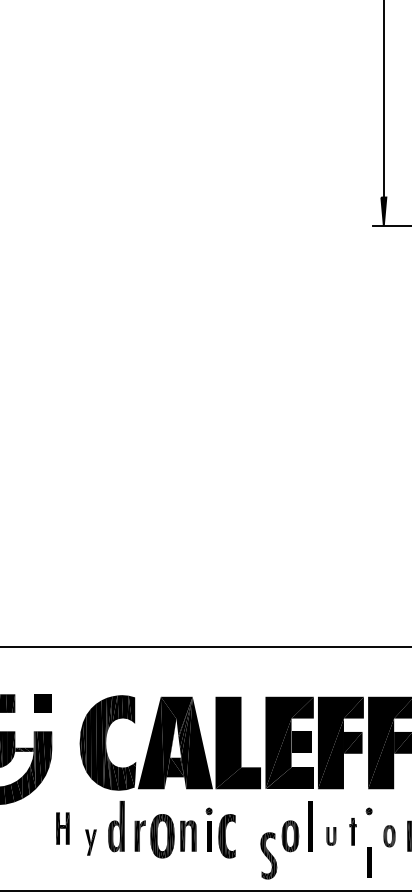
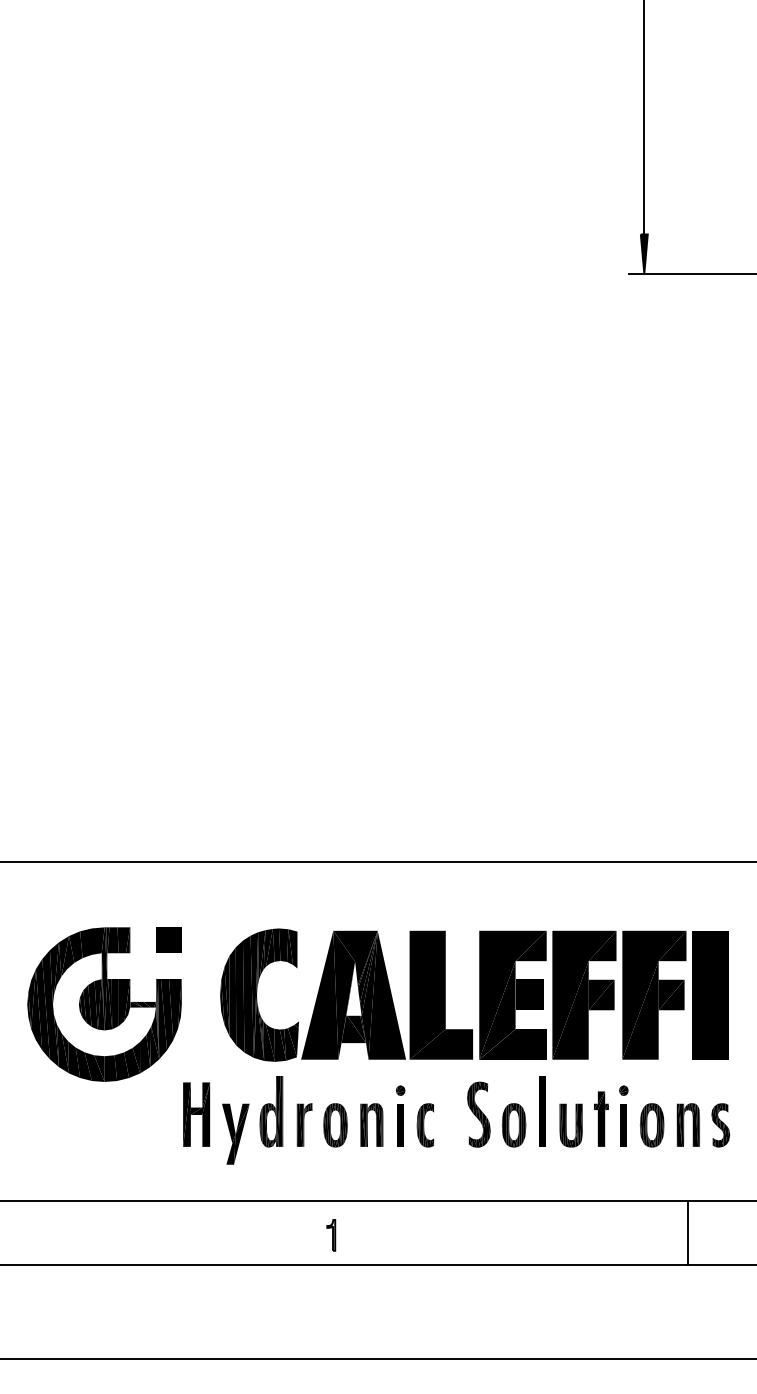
part: (62, 828) -> (196, 1114), size x1.43
part: (353, 831) -> (601, 1118), size x1.43
part: (162, 836) -> (335, 1125), size x0.71
part: (226, 836) -> (424, 1125), size x0.71
part: (330, 836) -> (570, 1125), size x1.67
part: (389, 836) -> (652, 1125), size x1.43
part: (90, 842) -> (235, 1133), size x1.67
part: (268, 855) -> (478, 1114), moved
part: (368, 862) -> (623, 1125), moved

